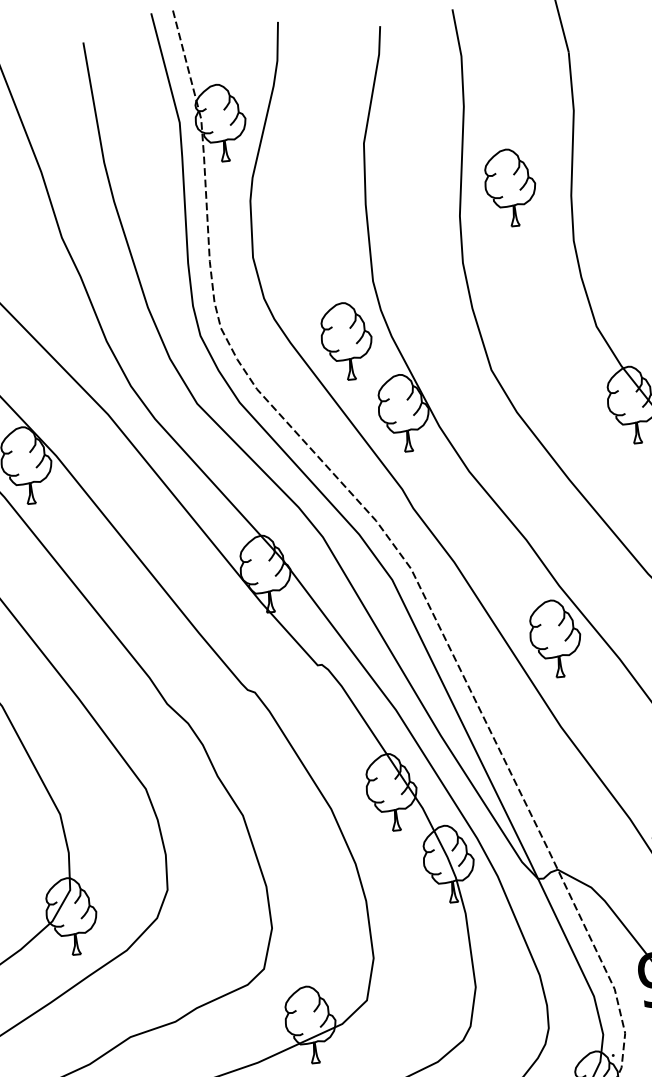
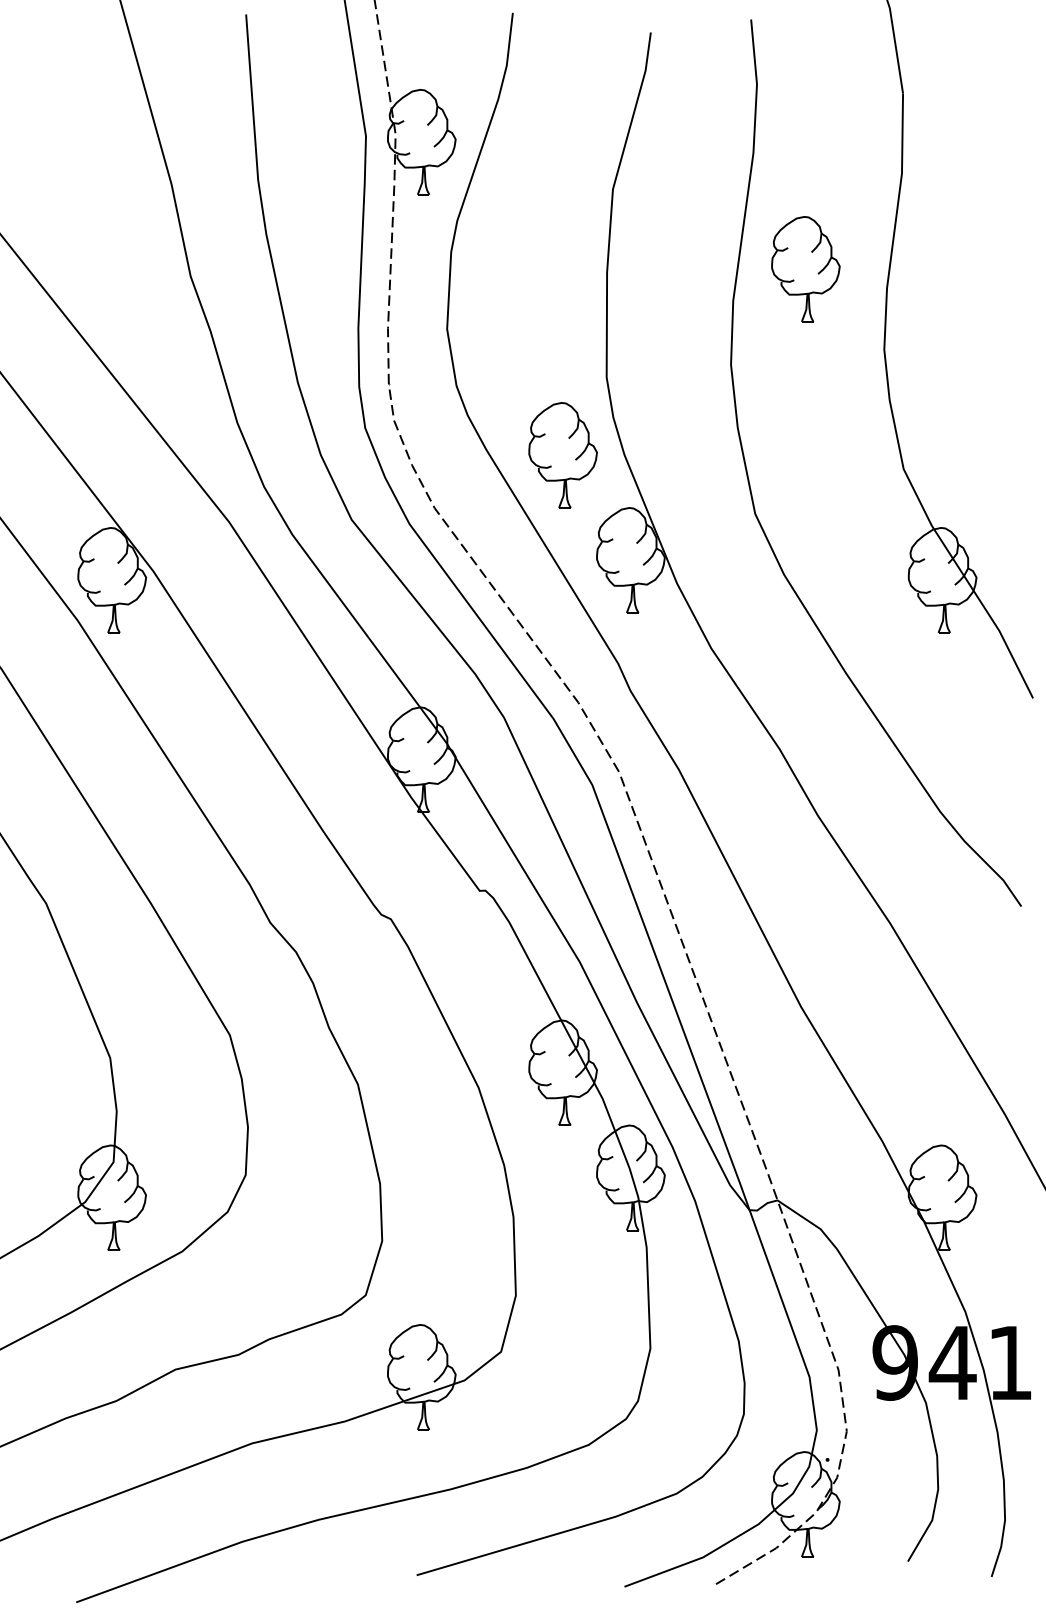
part: (555, 638) -> (805, 886), removed

